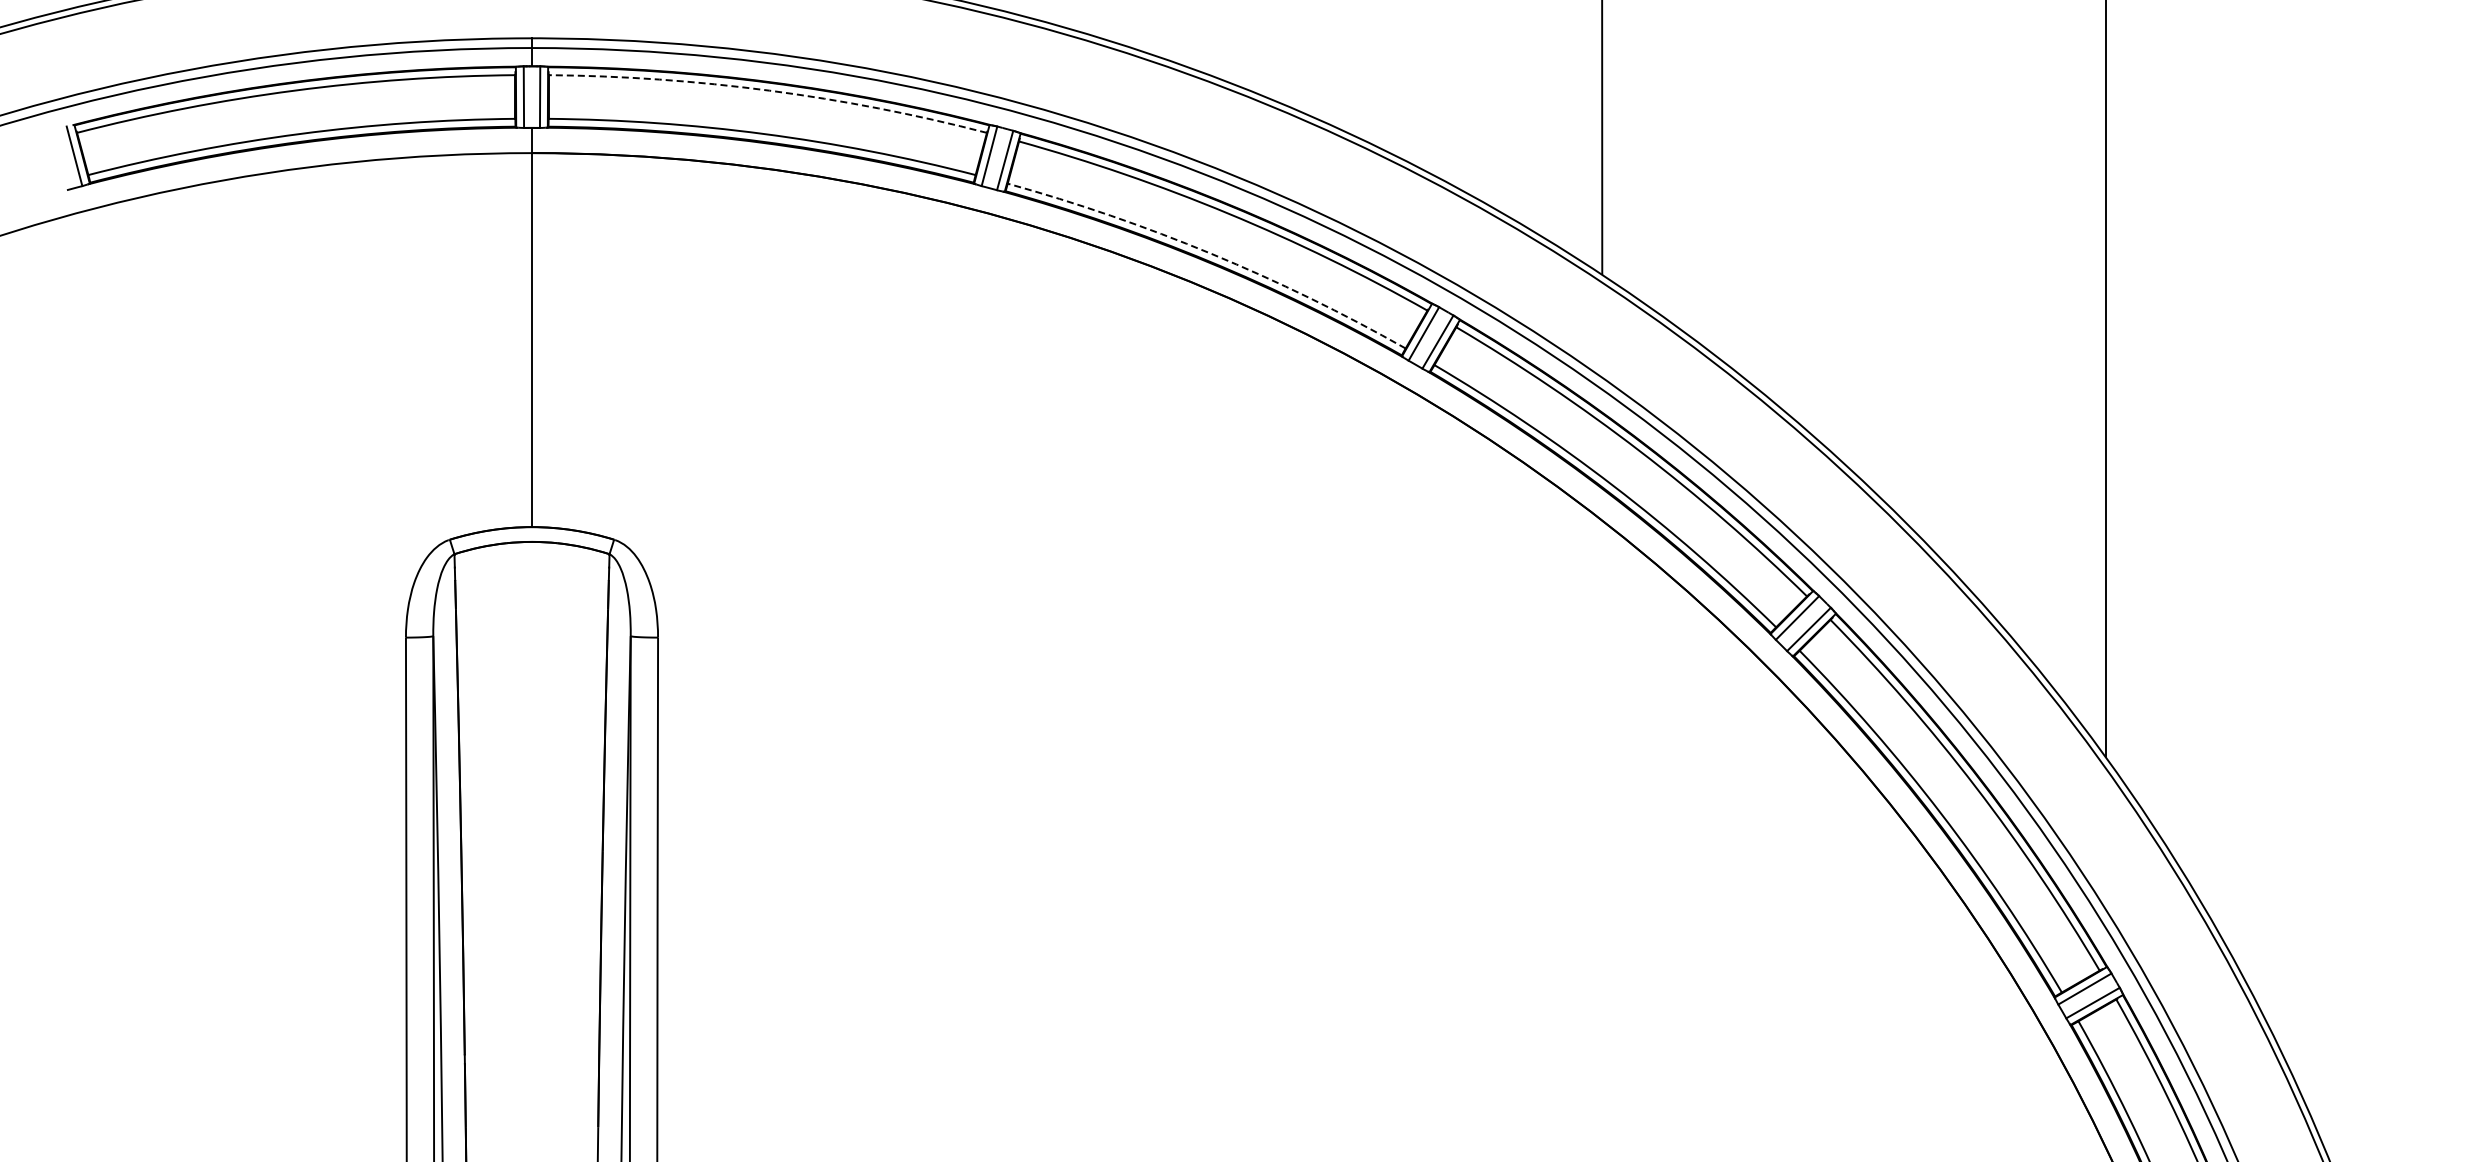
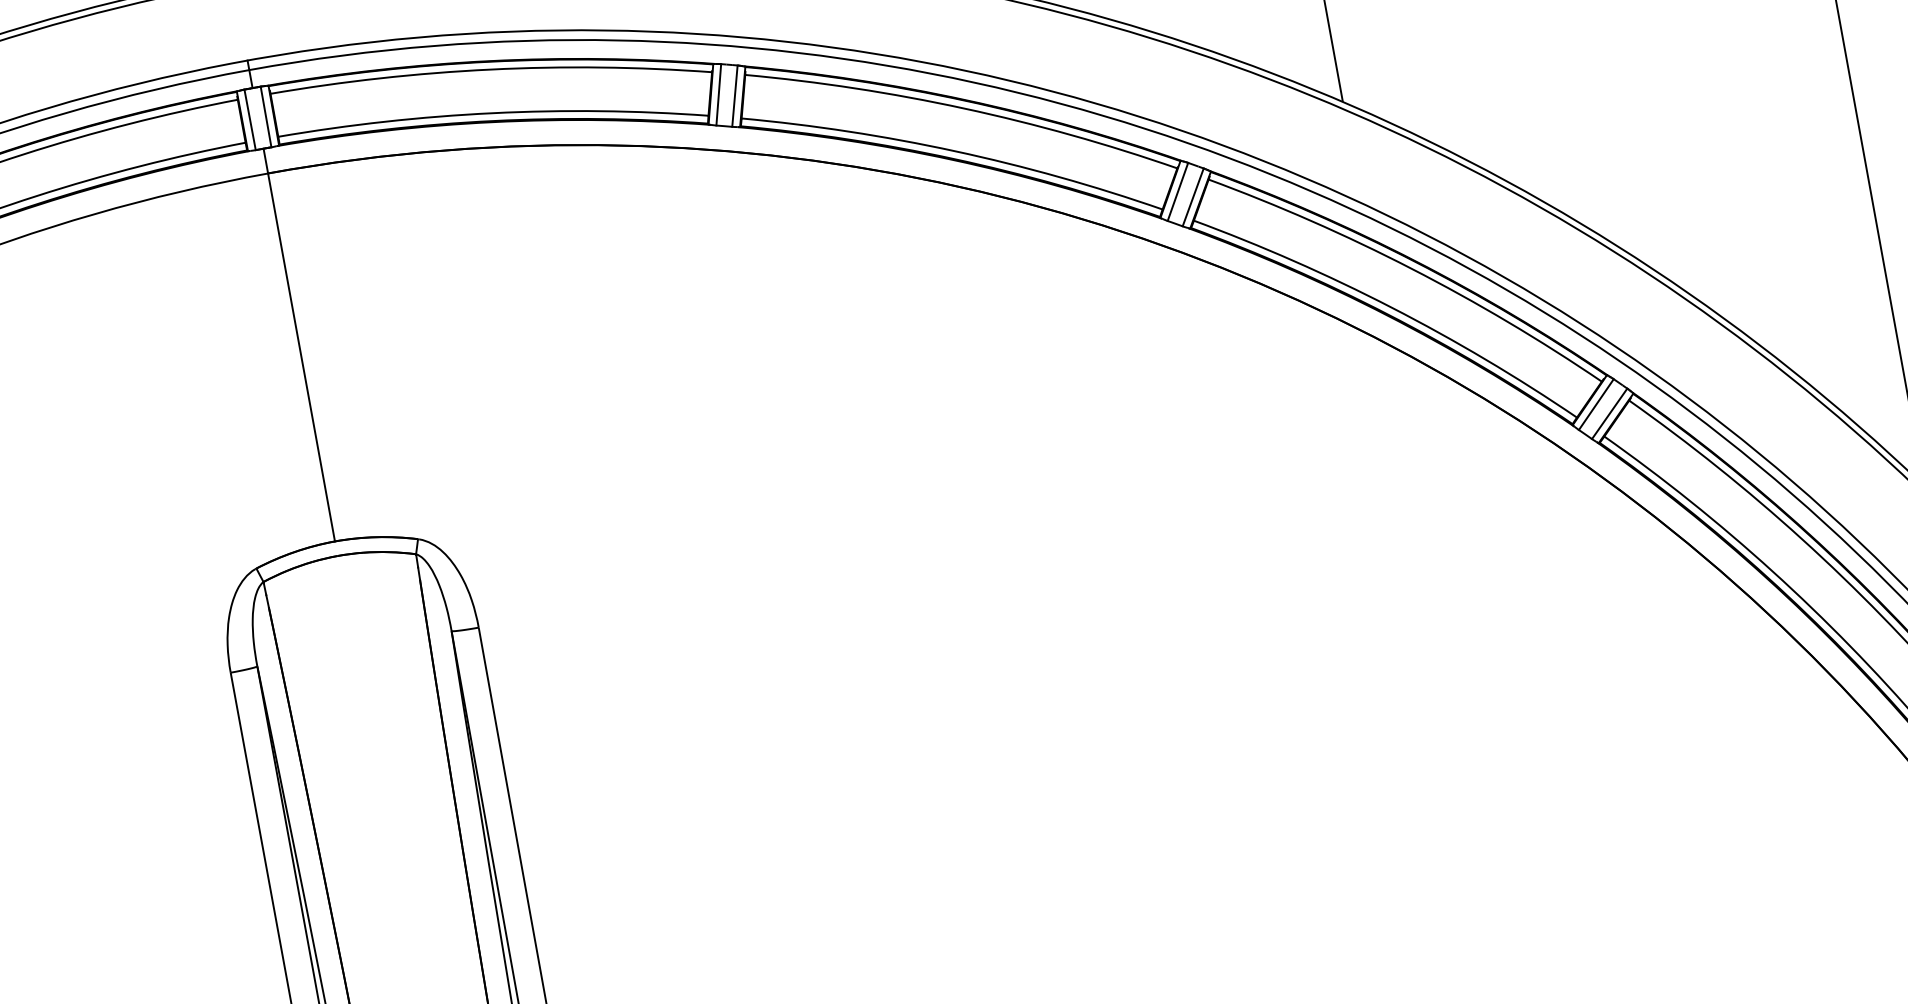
arc: (769, 90) -> (490, 69), dashed -> solid
arc: (1211, 253) -> (954, 150), dashed -> solid

